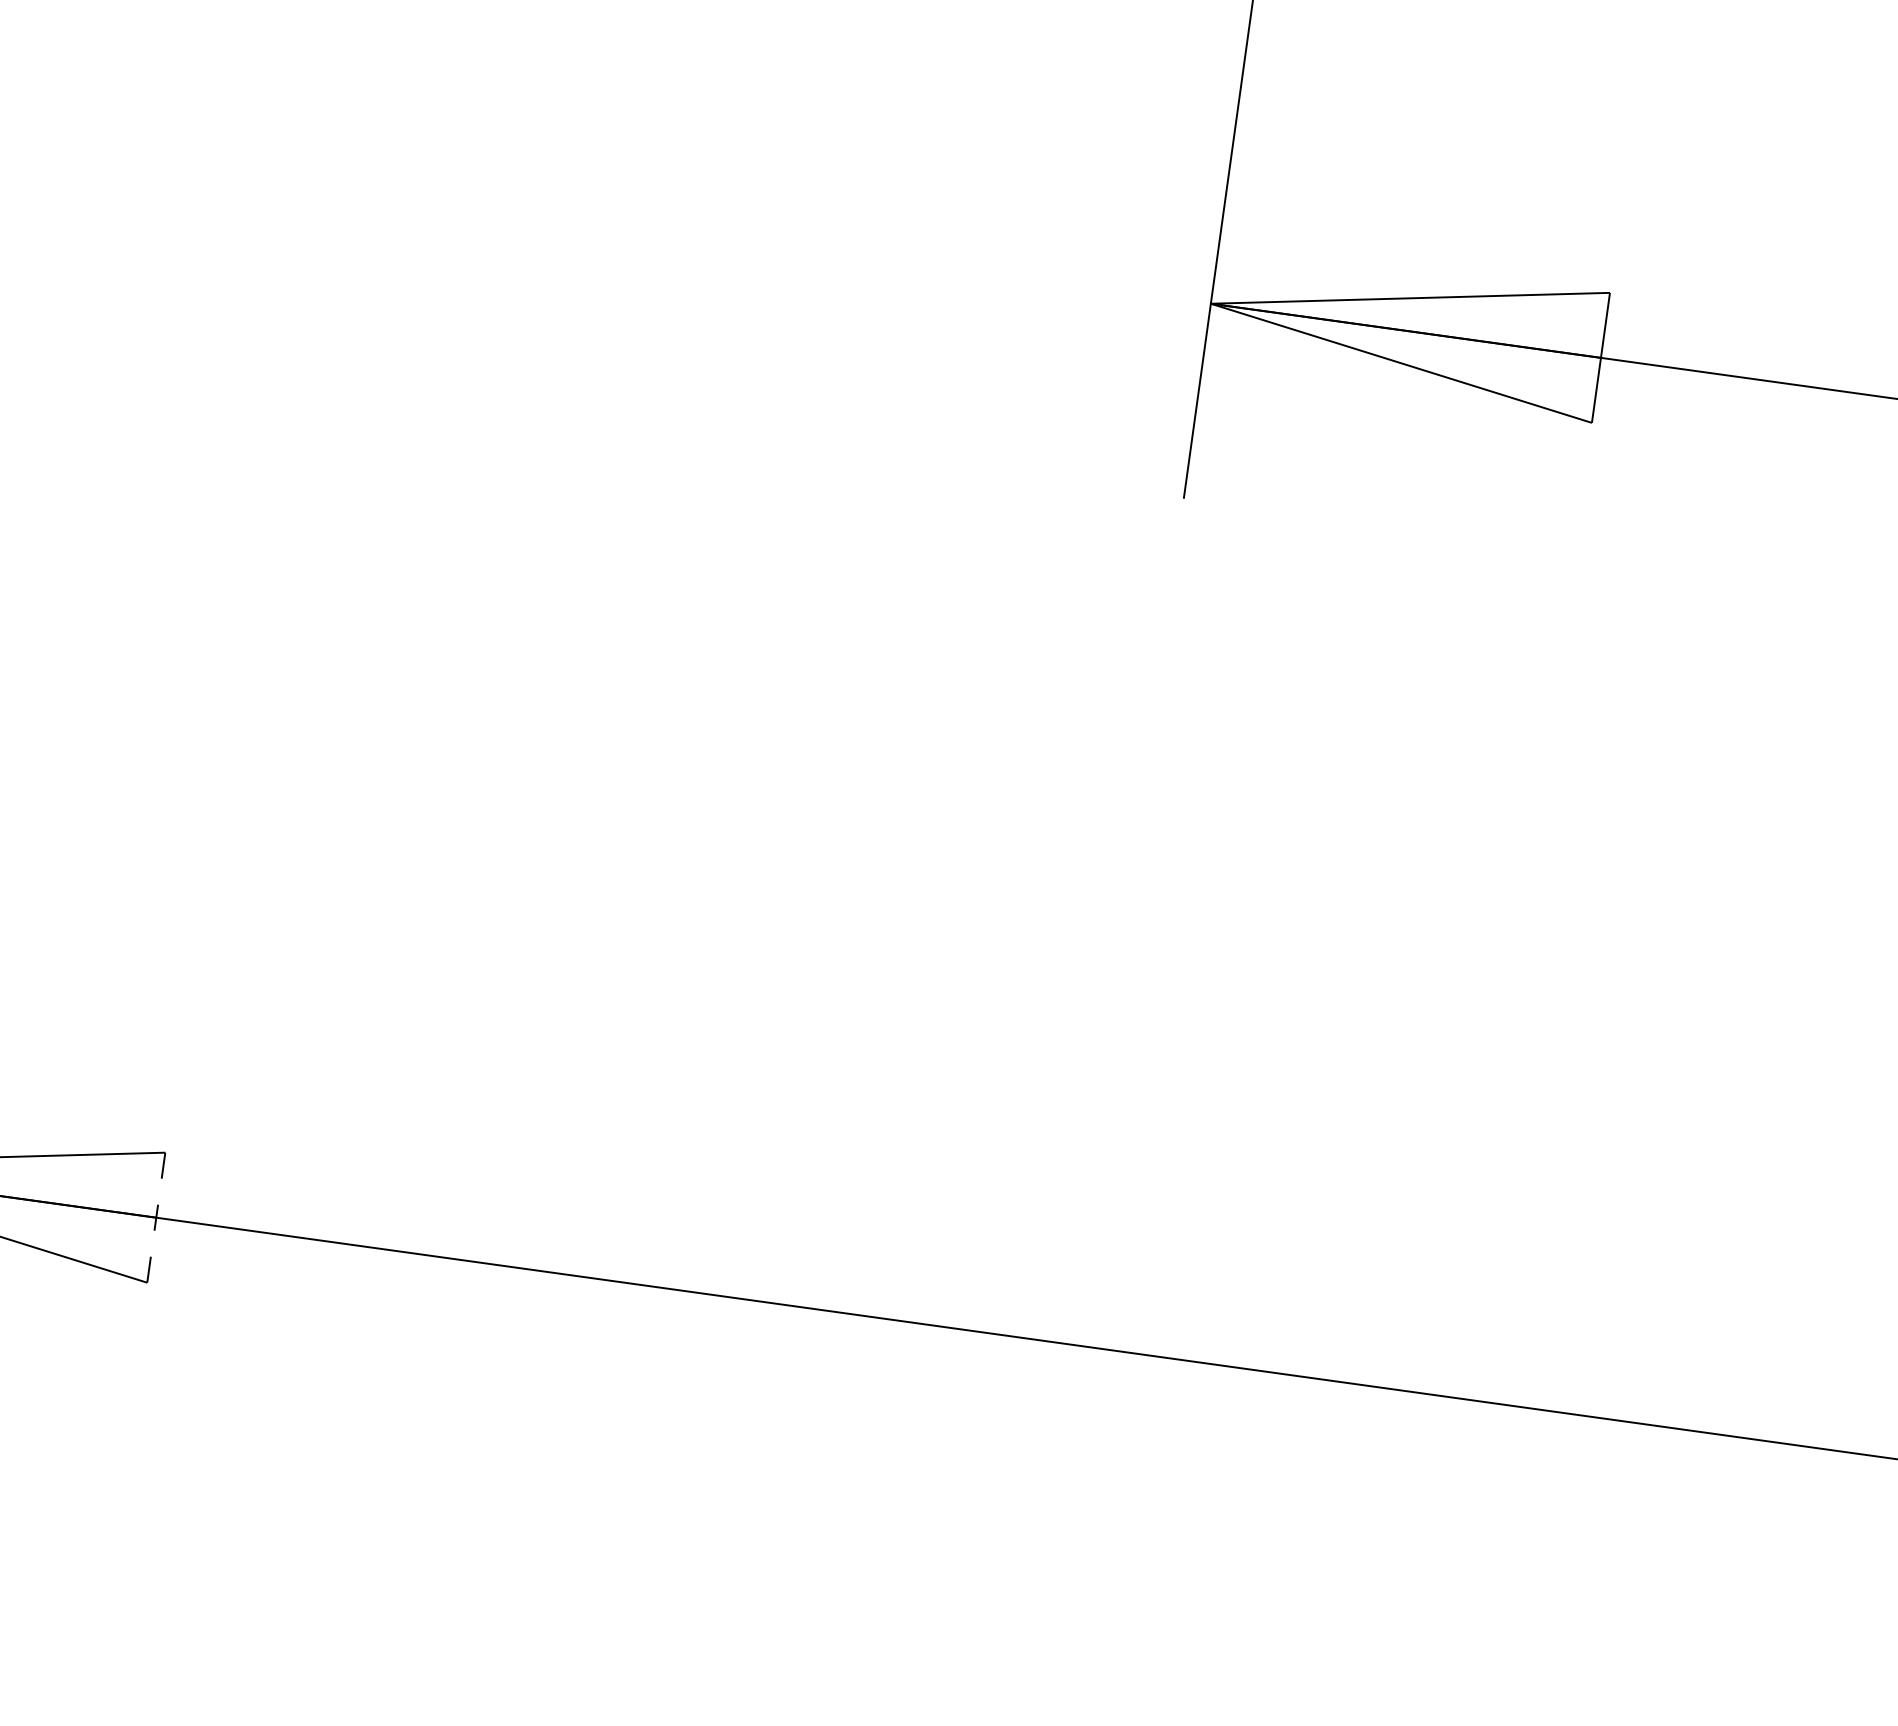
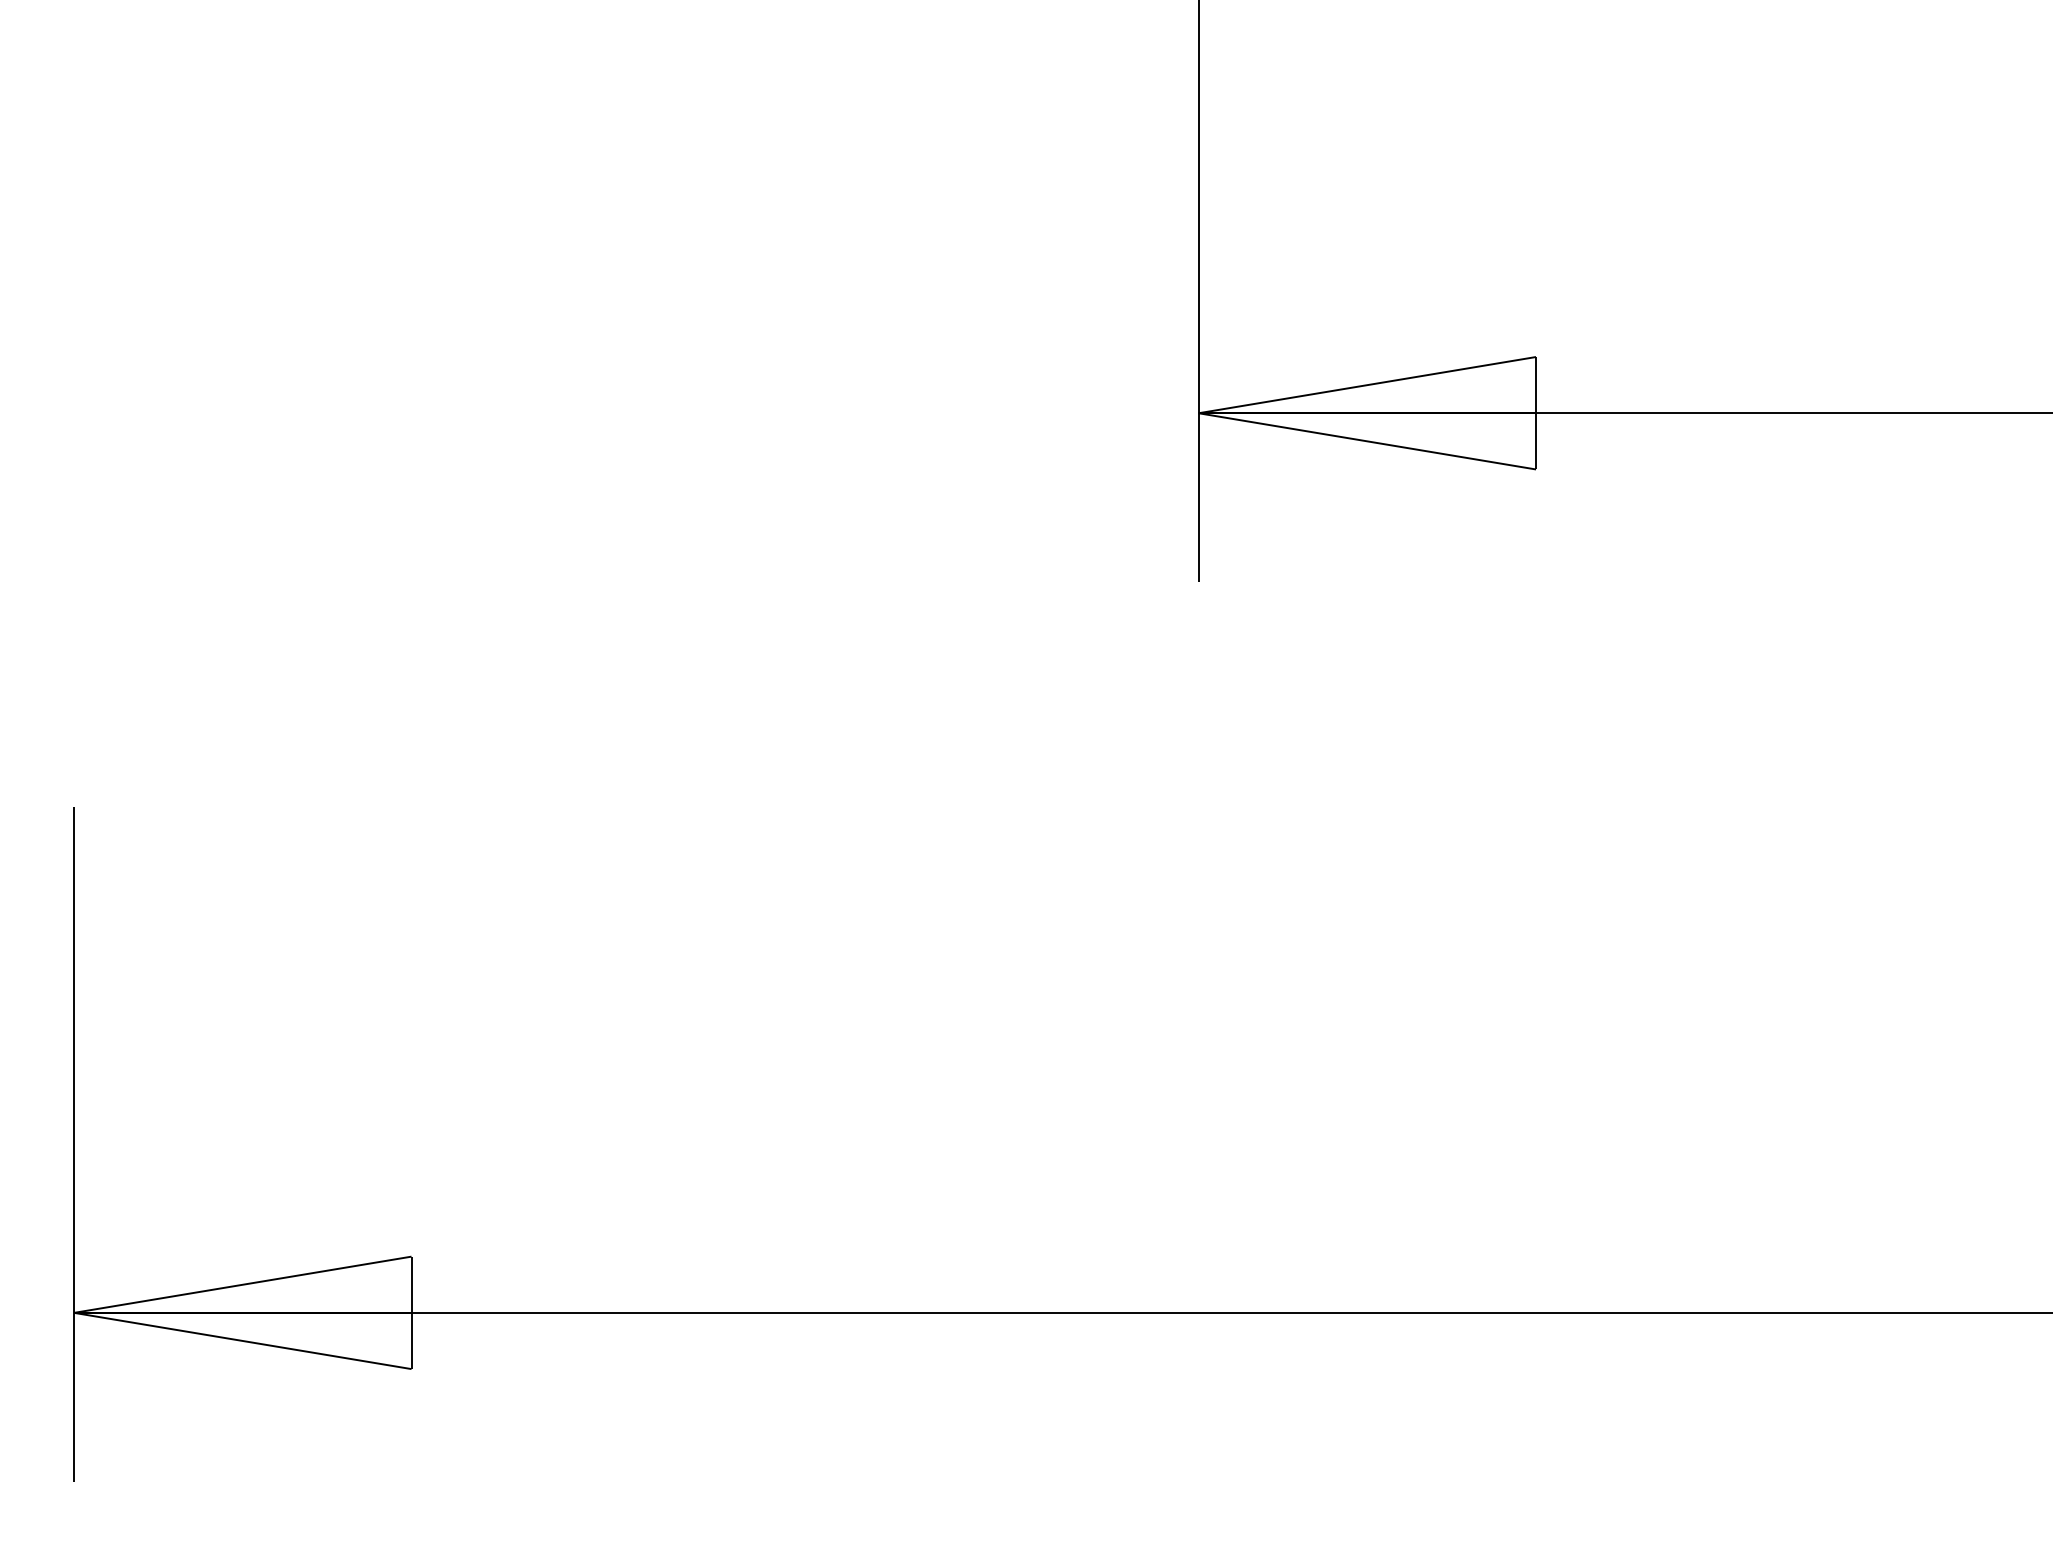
line: (156, 1217) -> (411, 1312), dashed -> solid

